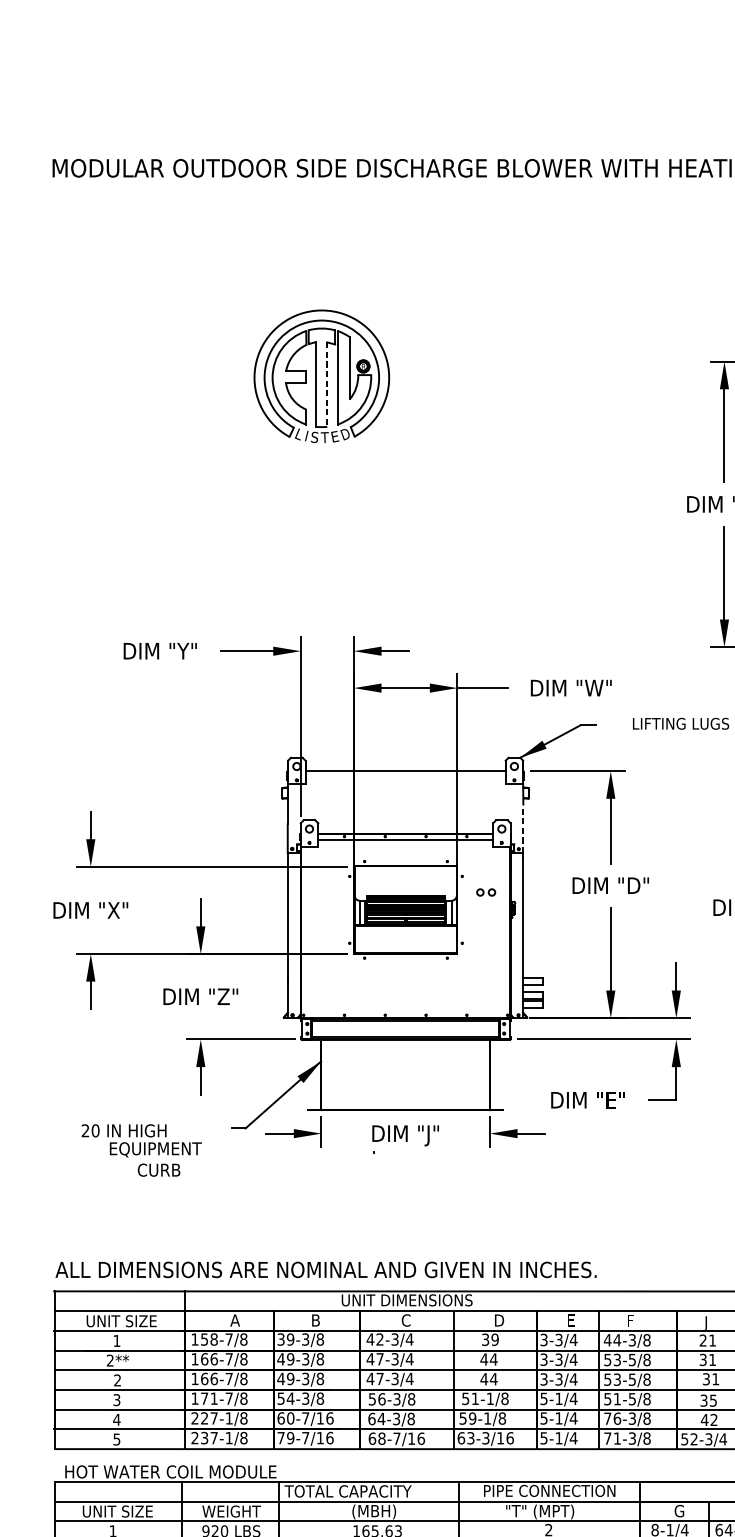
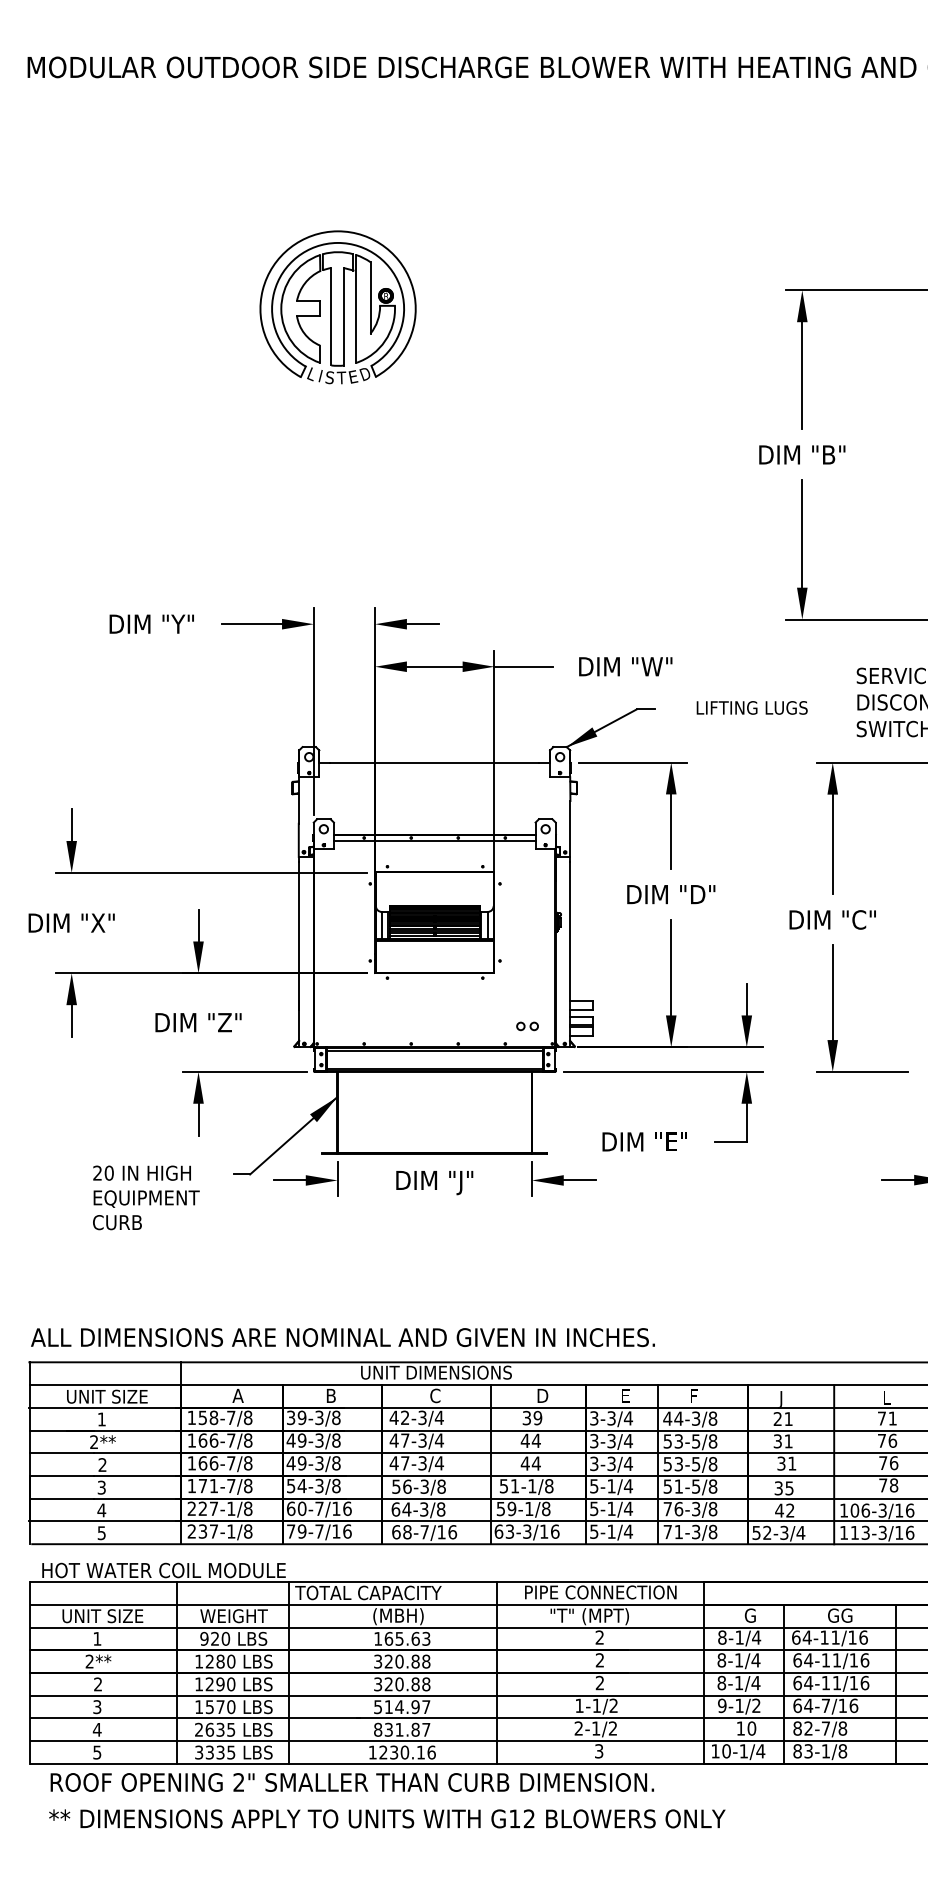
line: (327, 384) -> (344, 316), dashed -> solid
line: (523, 828) -> (570, 828), dashed -> solid
part: (486, 892) -> (527, 1026), moved
text: (123, 1130) -> (141, 1172), moved
text: (159, 1170) -> (117, 1222), moved

